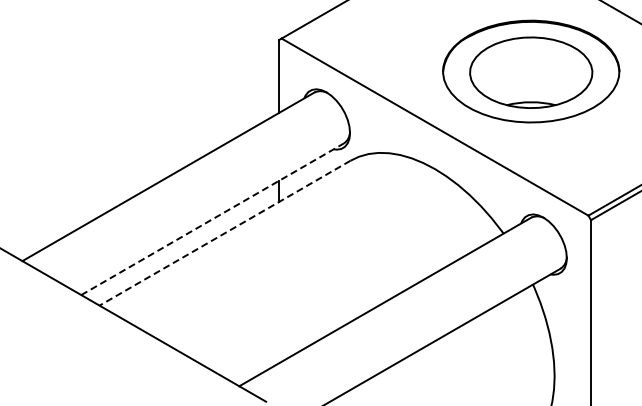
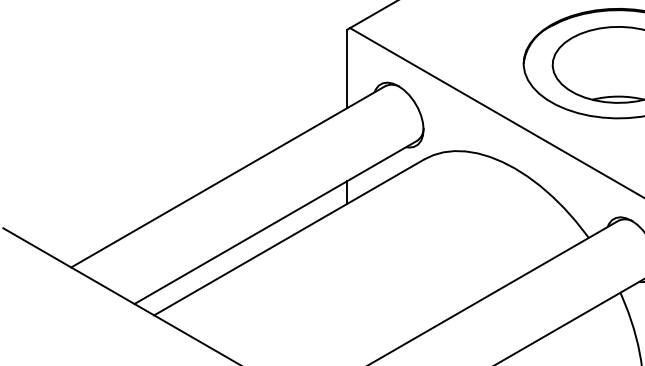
line: (212, 219) -> (275, 222), dashed -> solid
line: (225, 233) -> (289, 237), dashed -> solid

